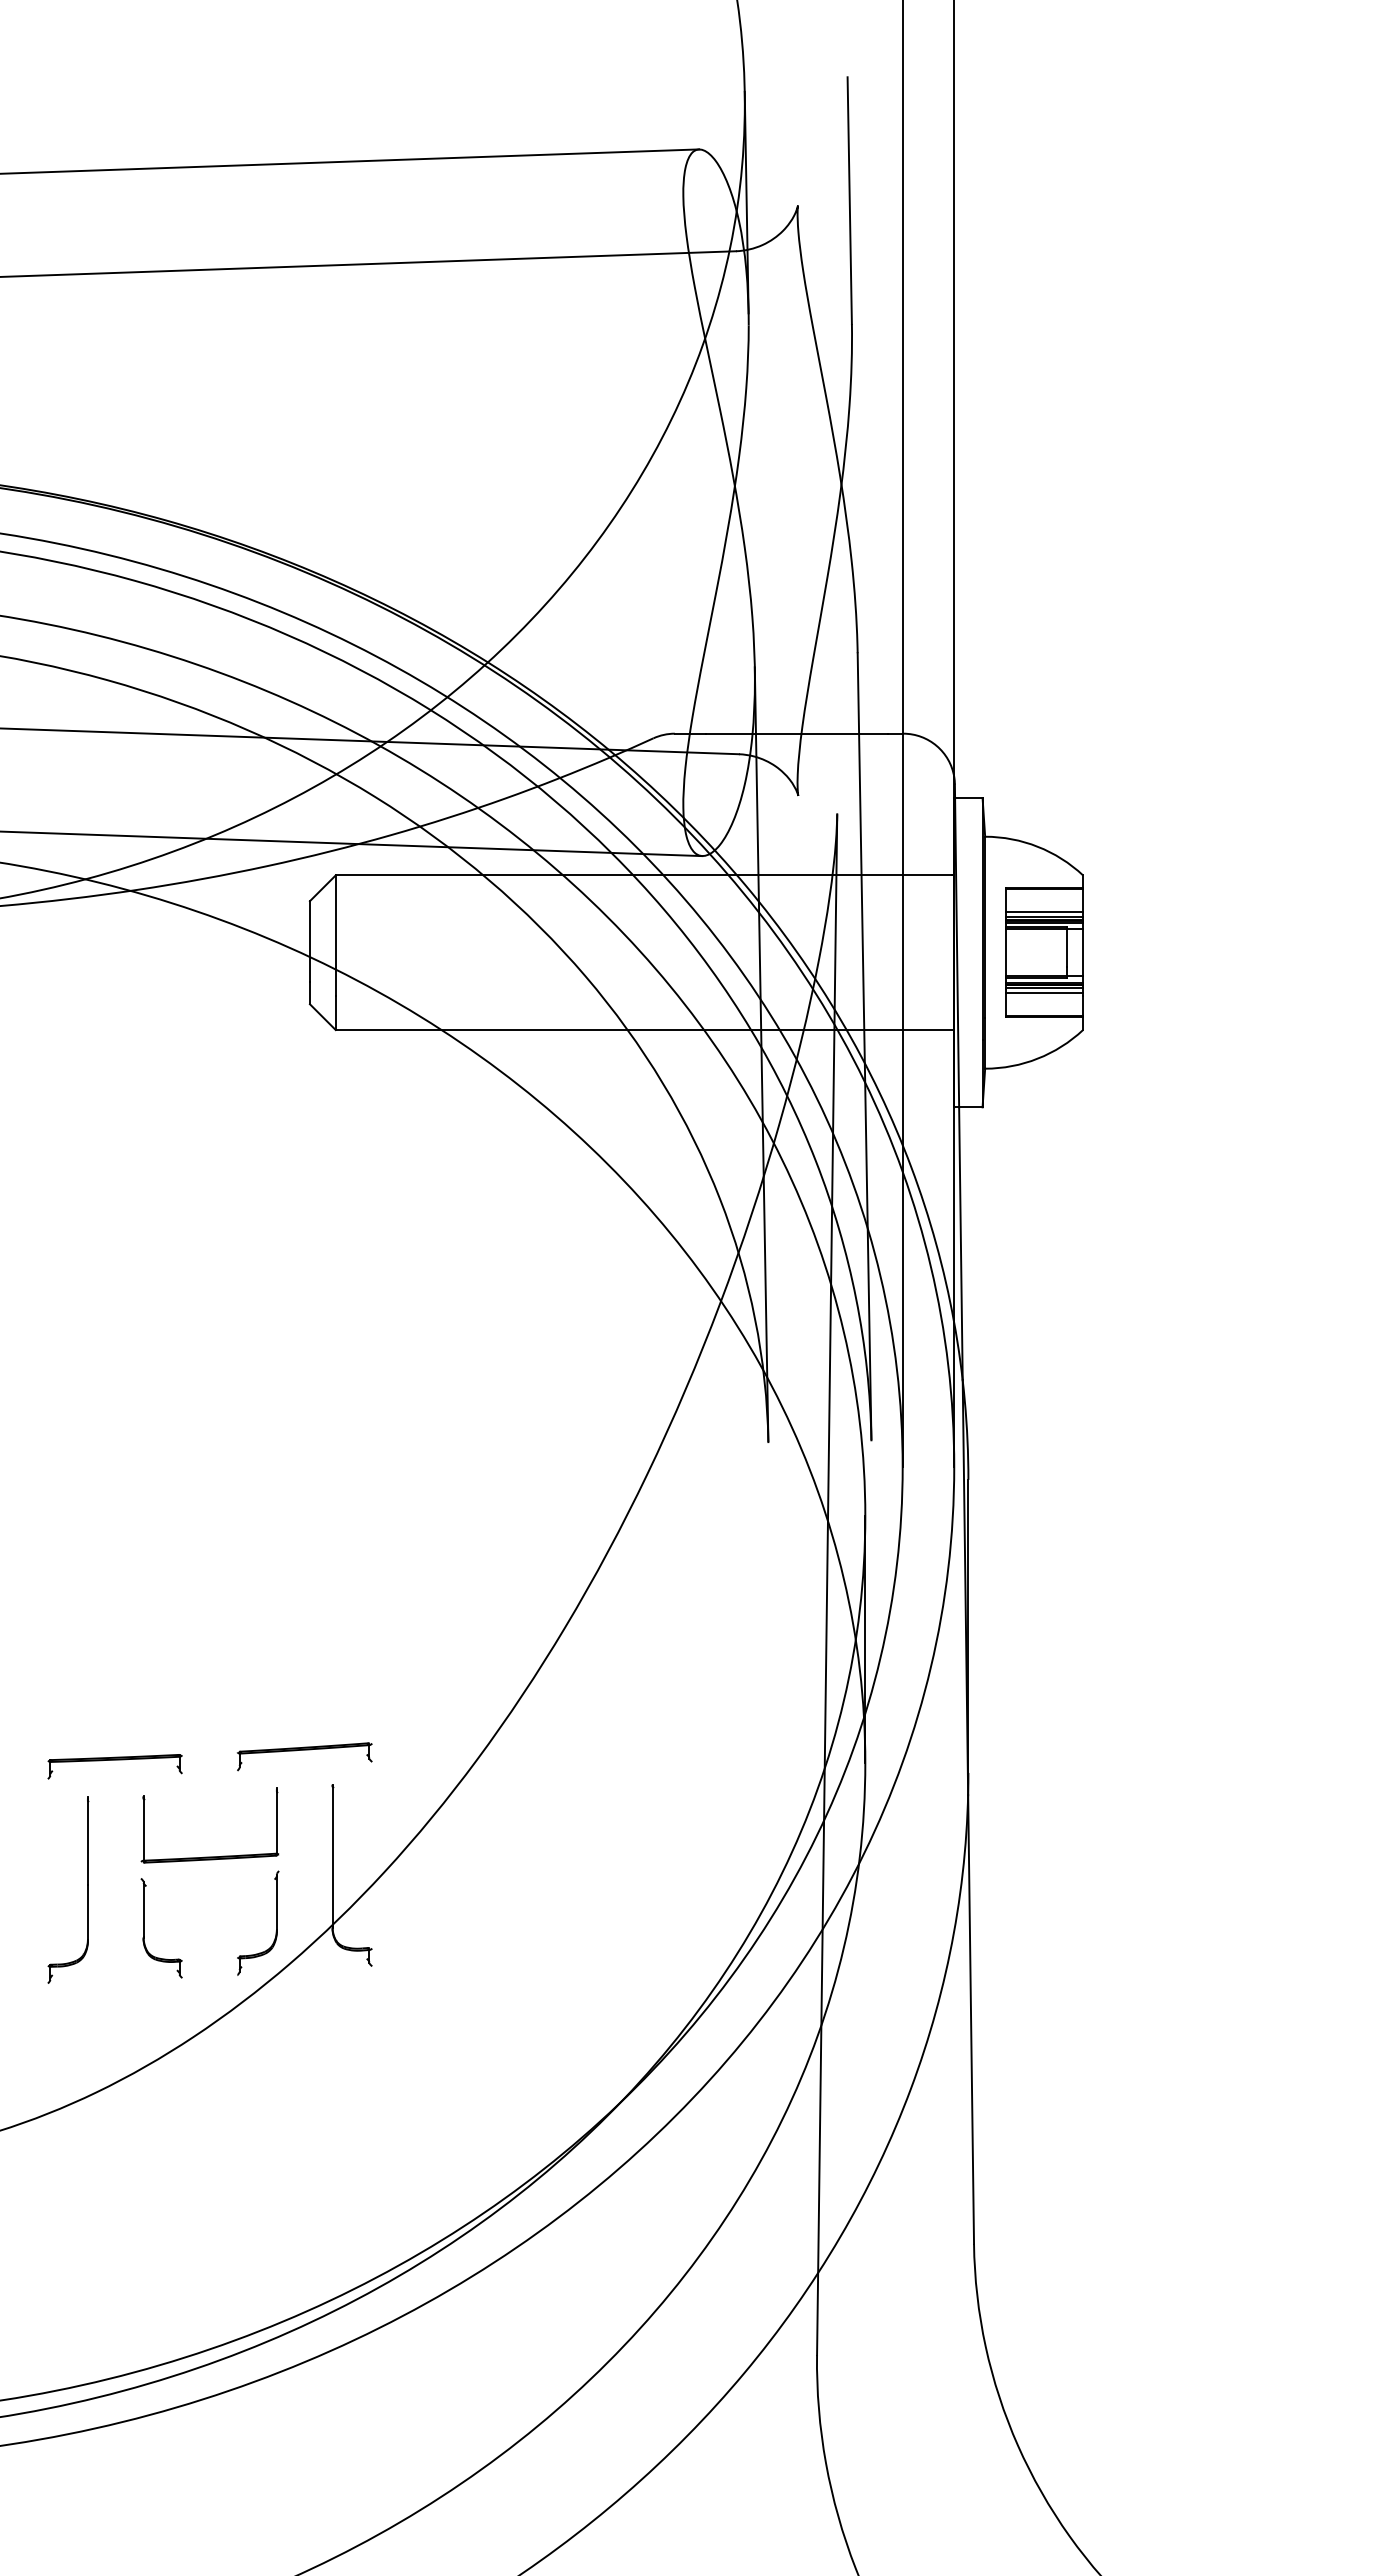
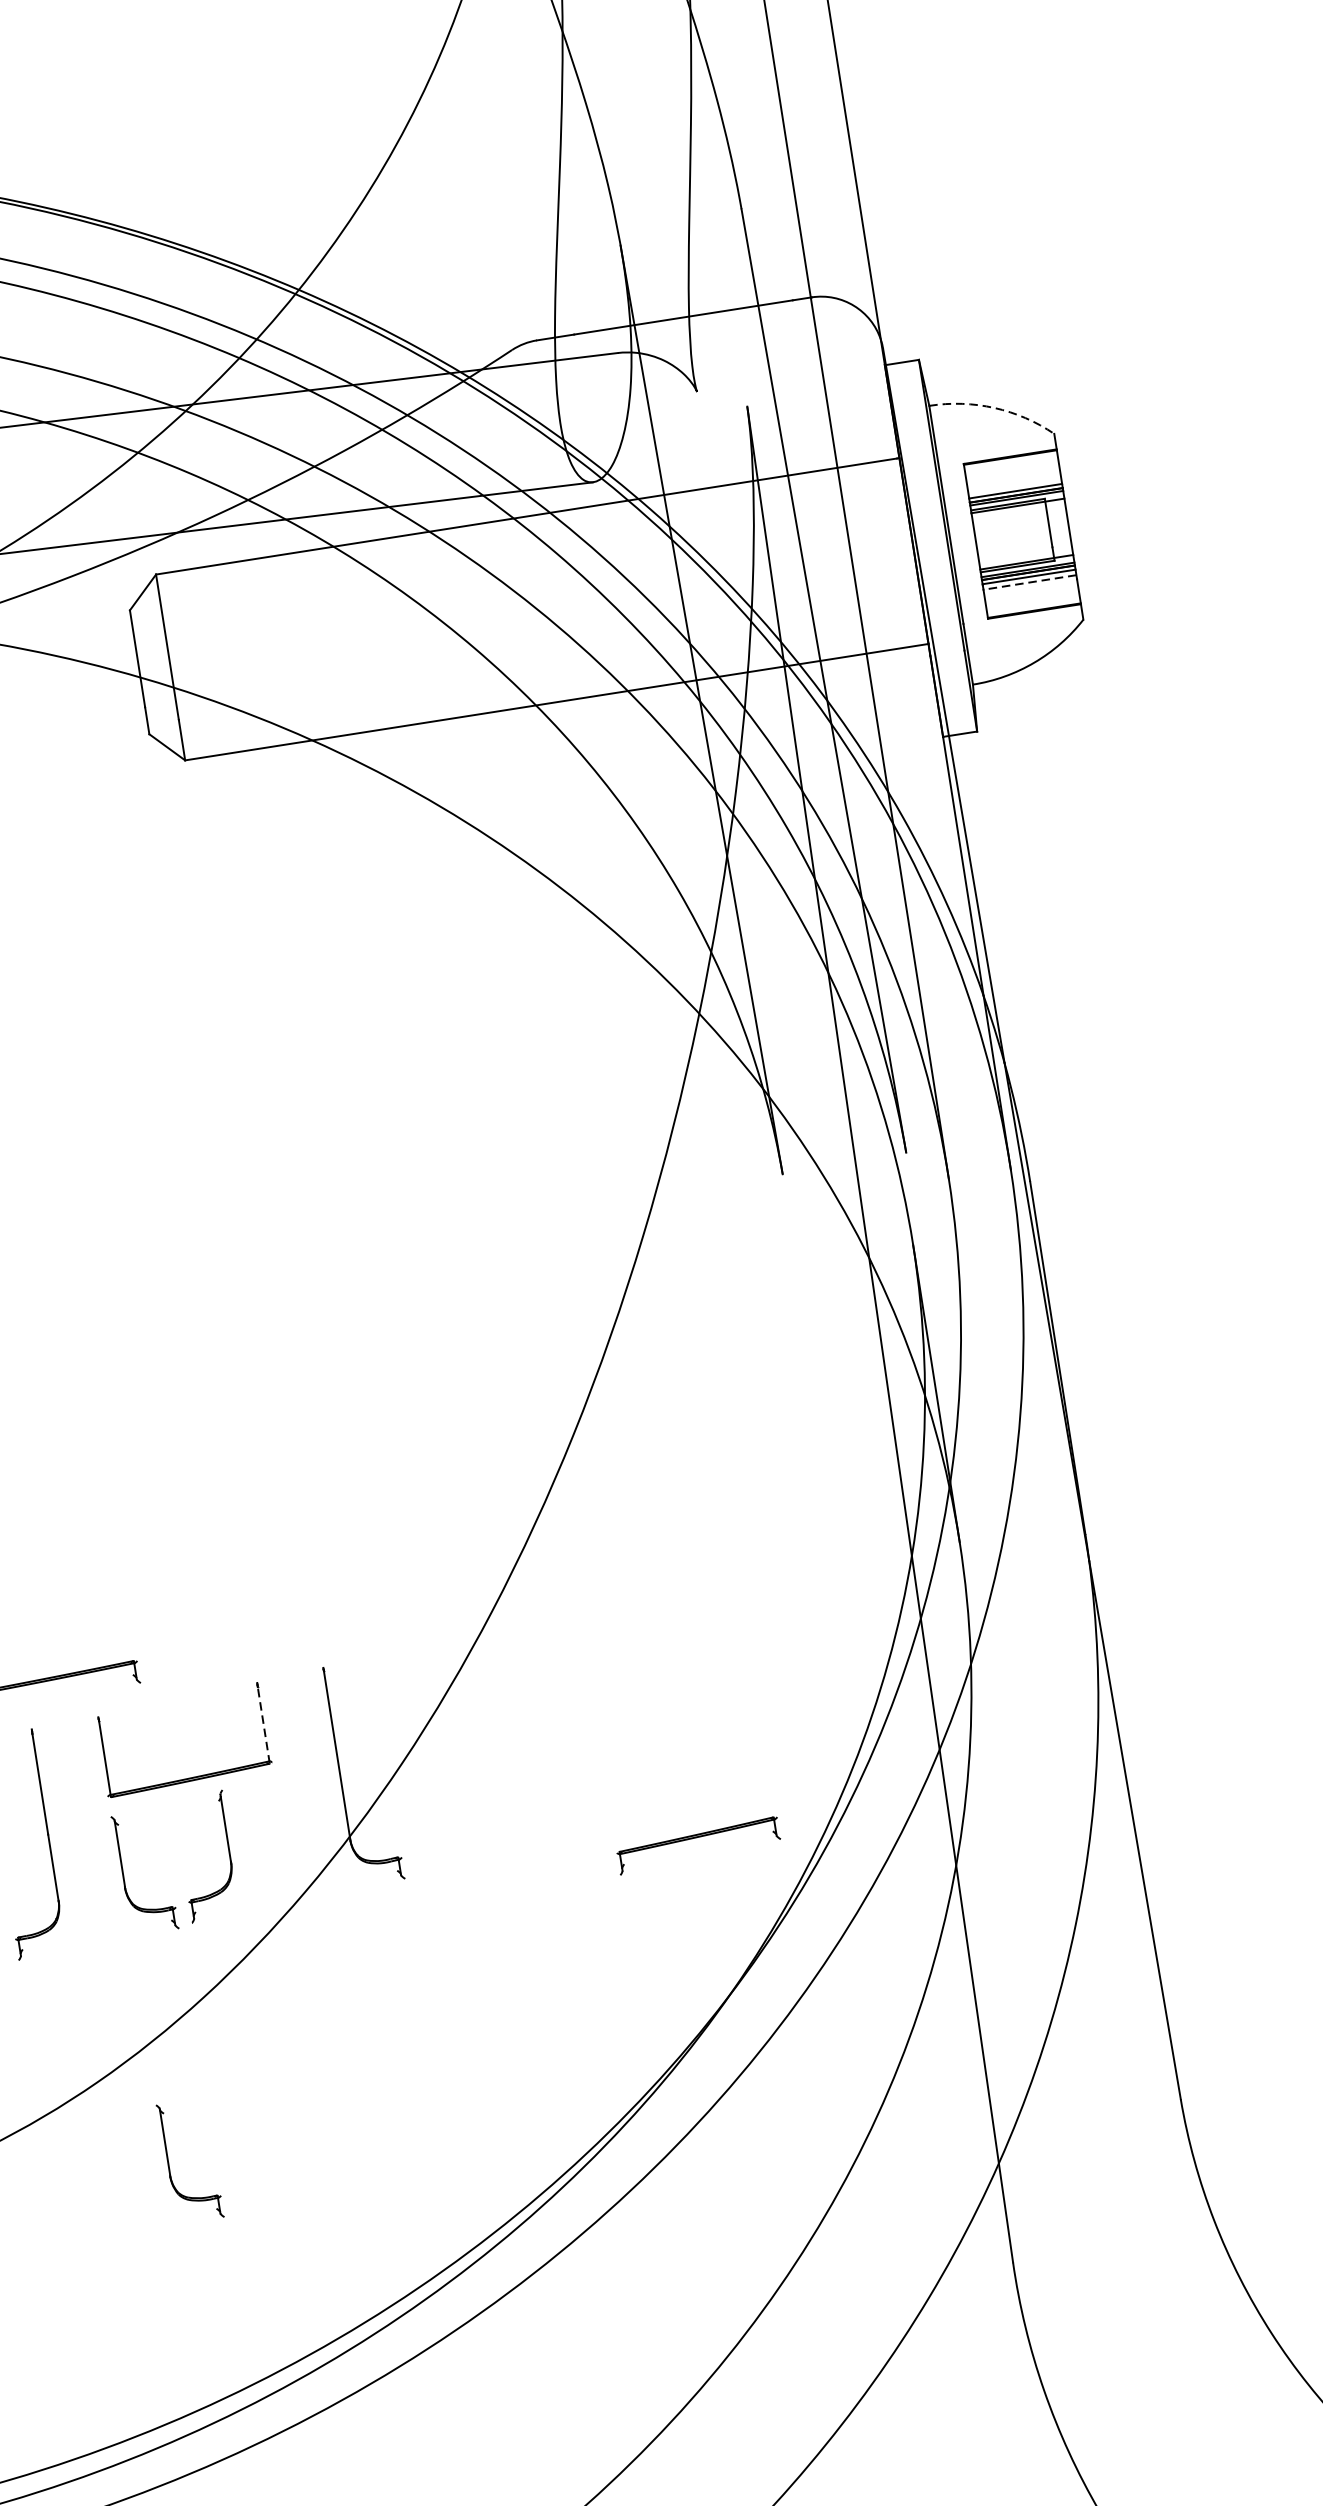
arc: (1037, 846) -> (994, 407), solid -> dashed
line: (1044, 912) -> (1014, 485), removed
line: (1044, 992) -> (1029, 581), solid -> dashed
part: (304, 1756) -> (698, 1845), moved
line: (276, 1823) -> (263, 1725), solid -> dashed
part: (276, 1922) -> (229, 1852), moved
part: (144, 2168) -> (169, 2164), added

